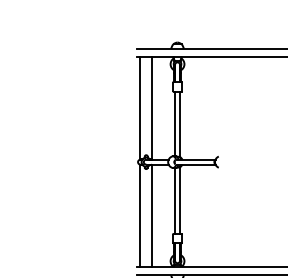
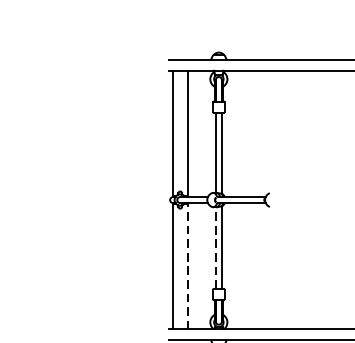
line: (175, 200) -> (216, 247), solid -> dashed
line: (152, 215) -> (187, 265), solid -> dashed

